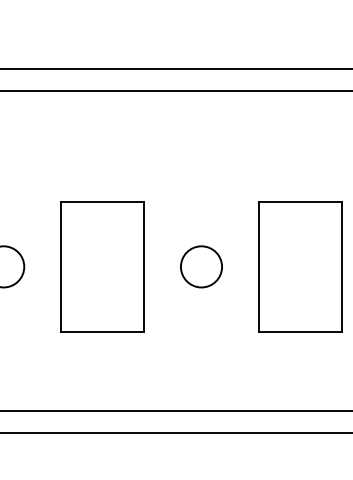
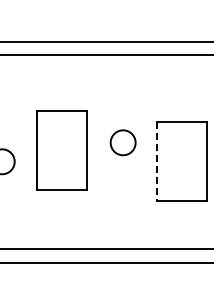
part: (101, 266) -> (61, 150), moved
circle: (200, 266) -> (122, 142), moved
line: (258, 266) -> (156, 161), solid -> dashed

